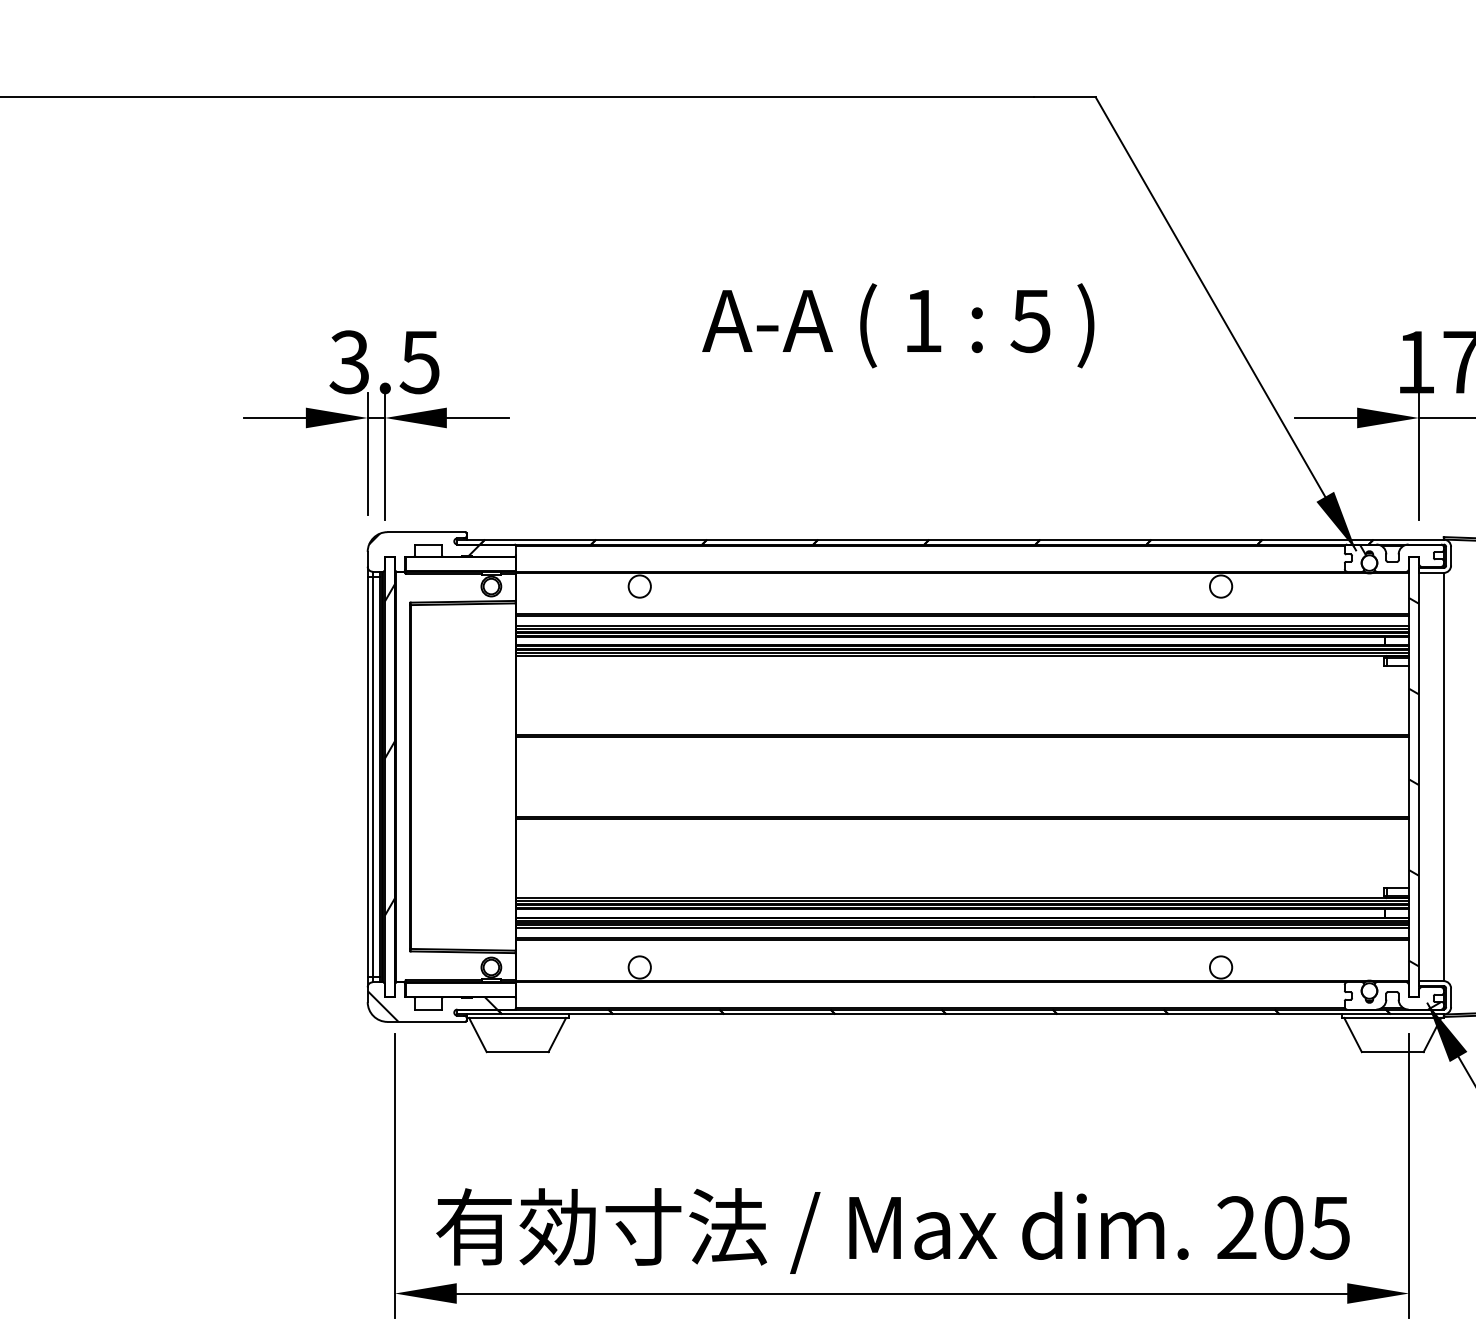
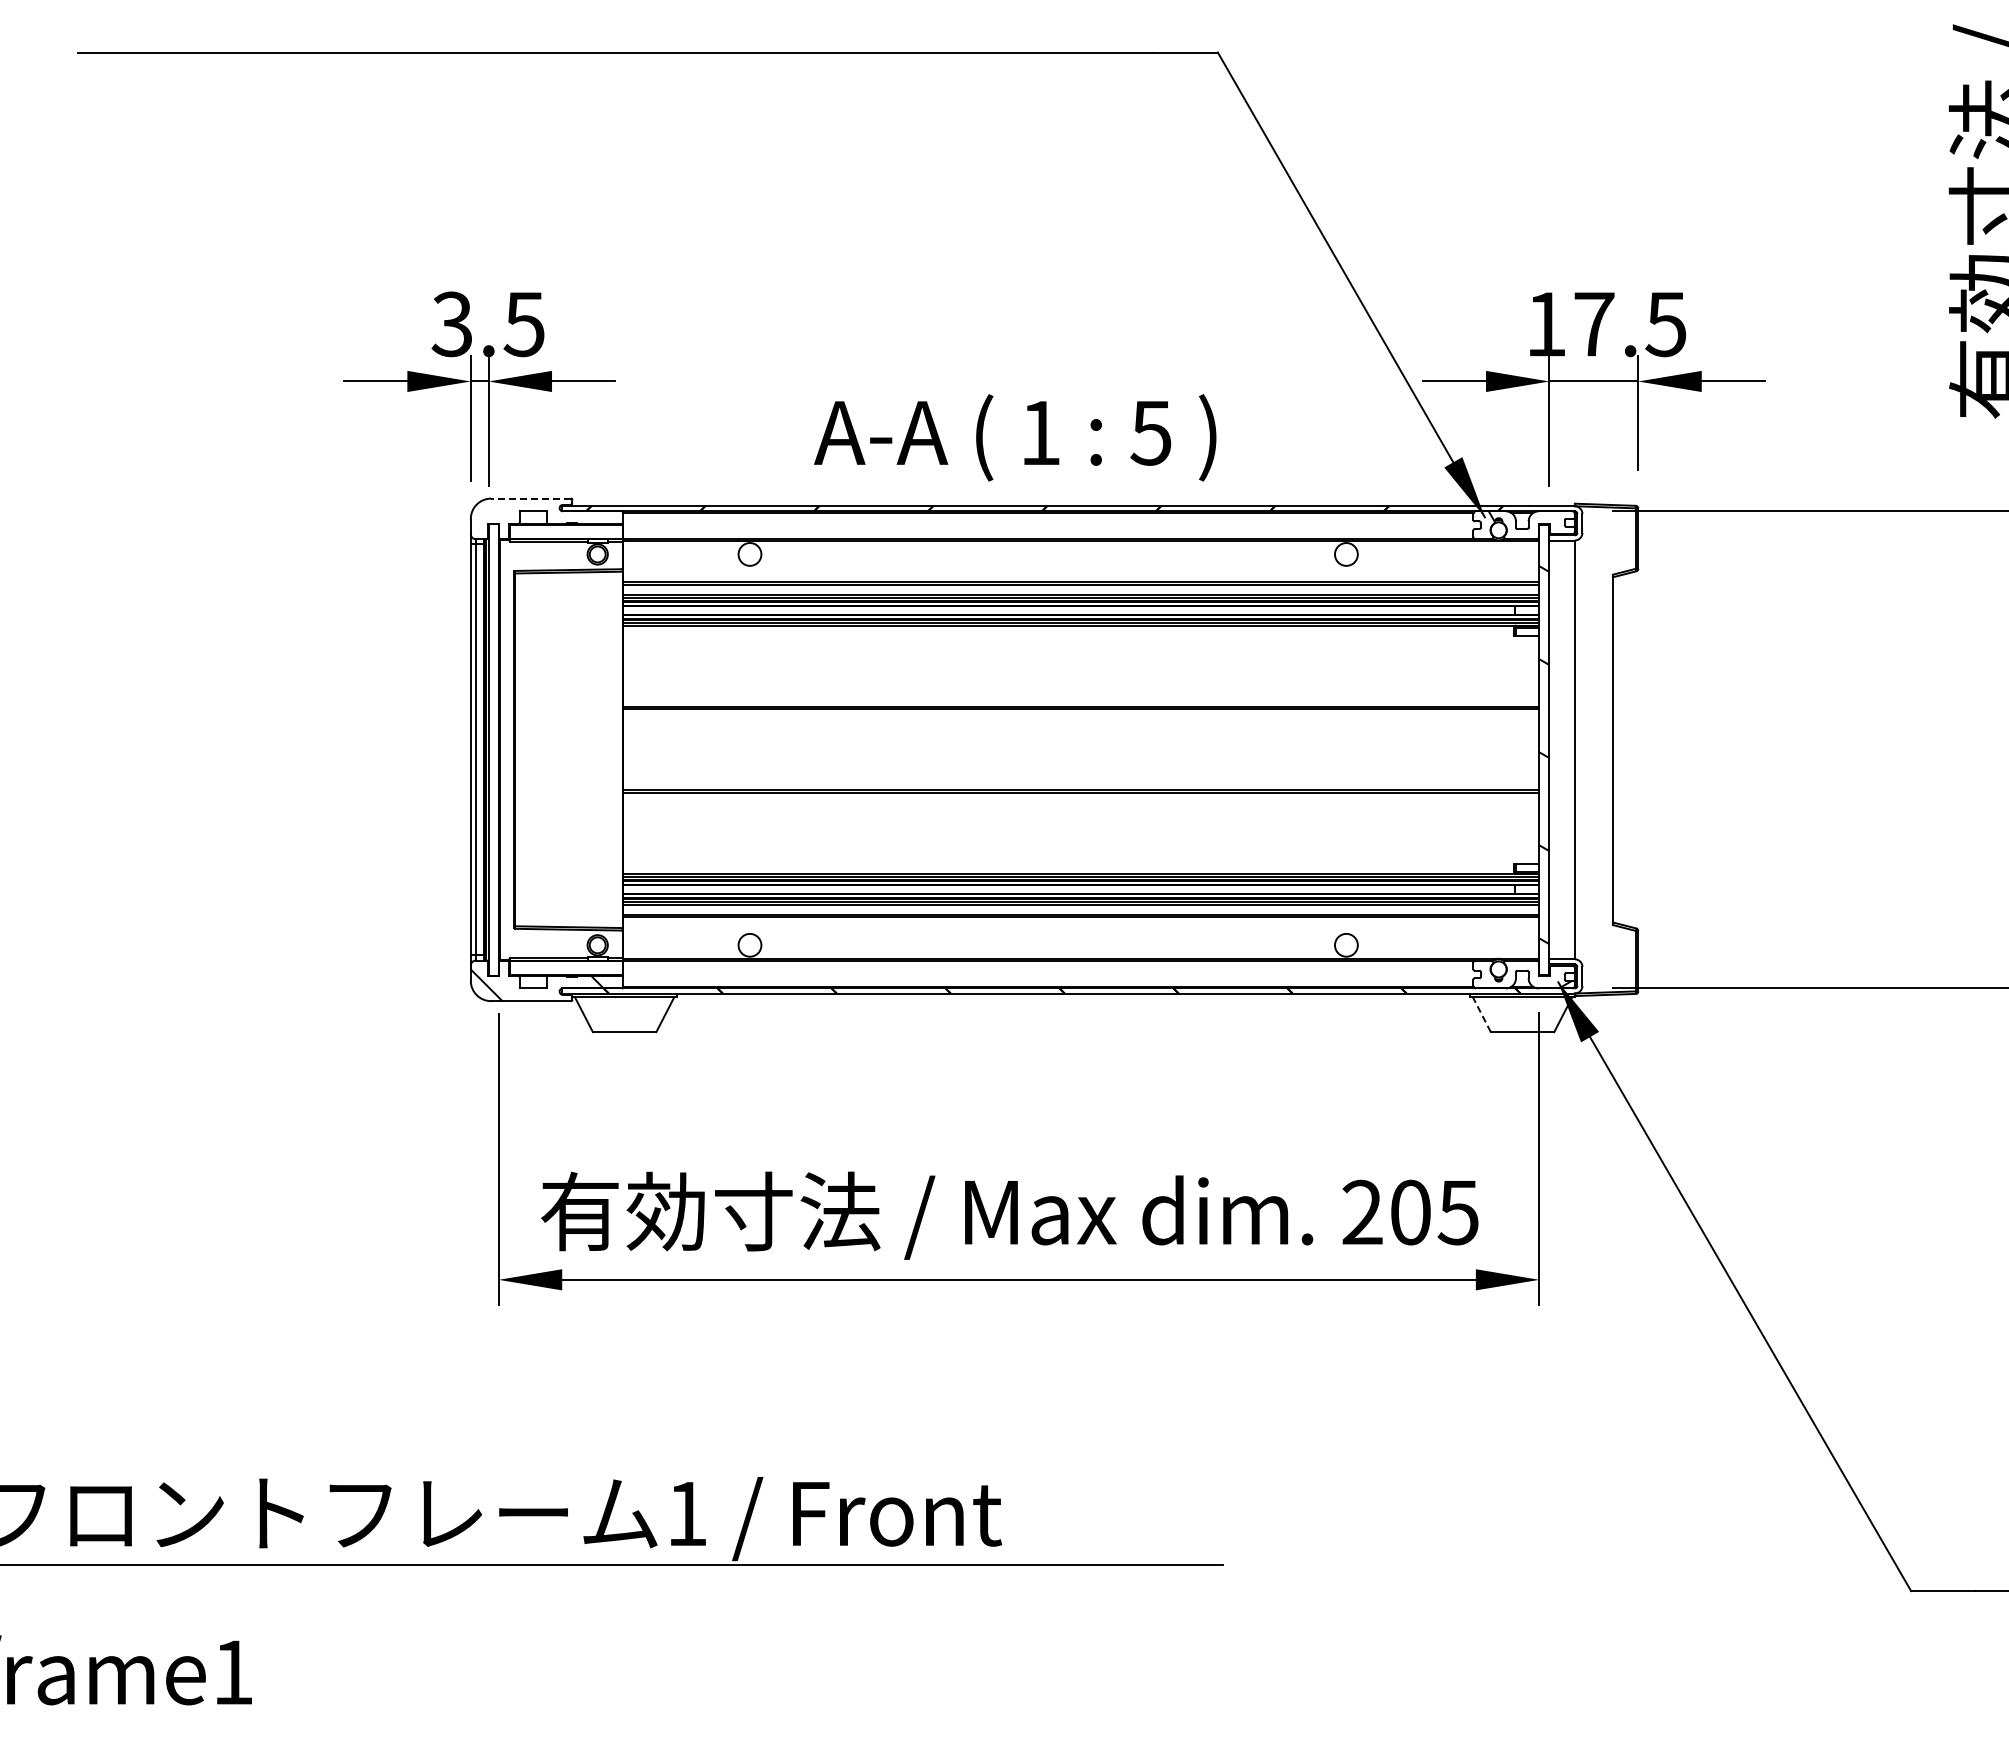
text: (898, 325) -> (1015, 437), moved
line: (425, 532) -> (530, 498), solid -> dashed
hatch: (424, 544) -> (529, 511), removed
hatch: (389, 749) -> (493, 721), removed
line: (1352, 1034) -> (1481, 1014), solid -> dashed

